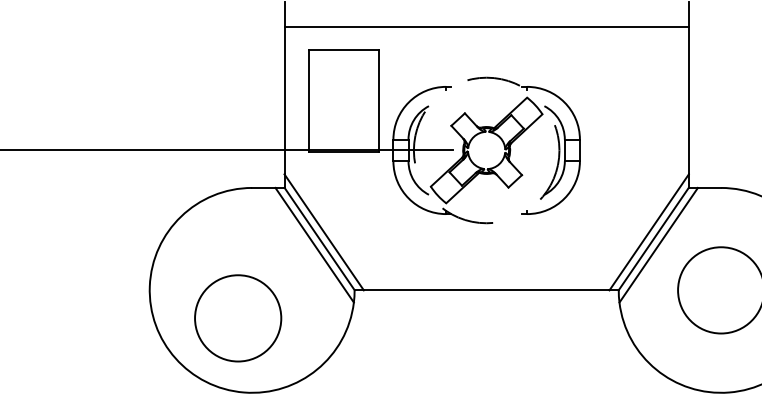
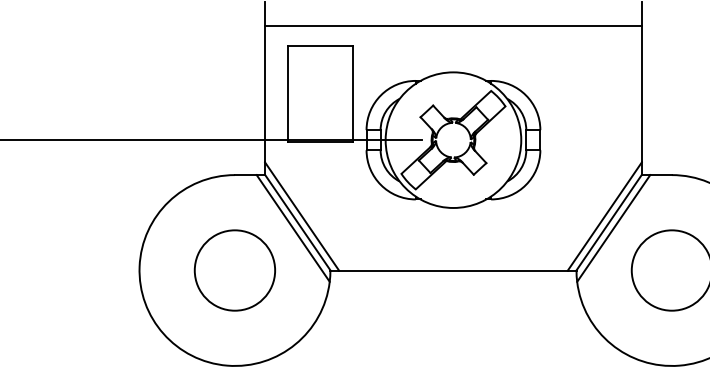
circle: (486, 150) -> (453, 140), dashed -> solid
circle: (238, 318) -> (235, 270), moved

